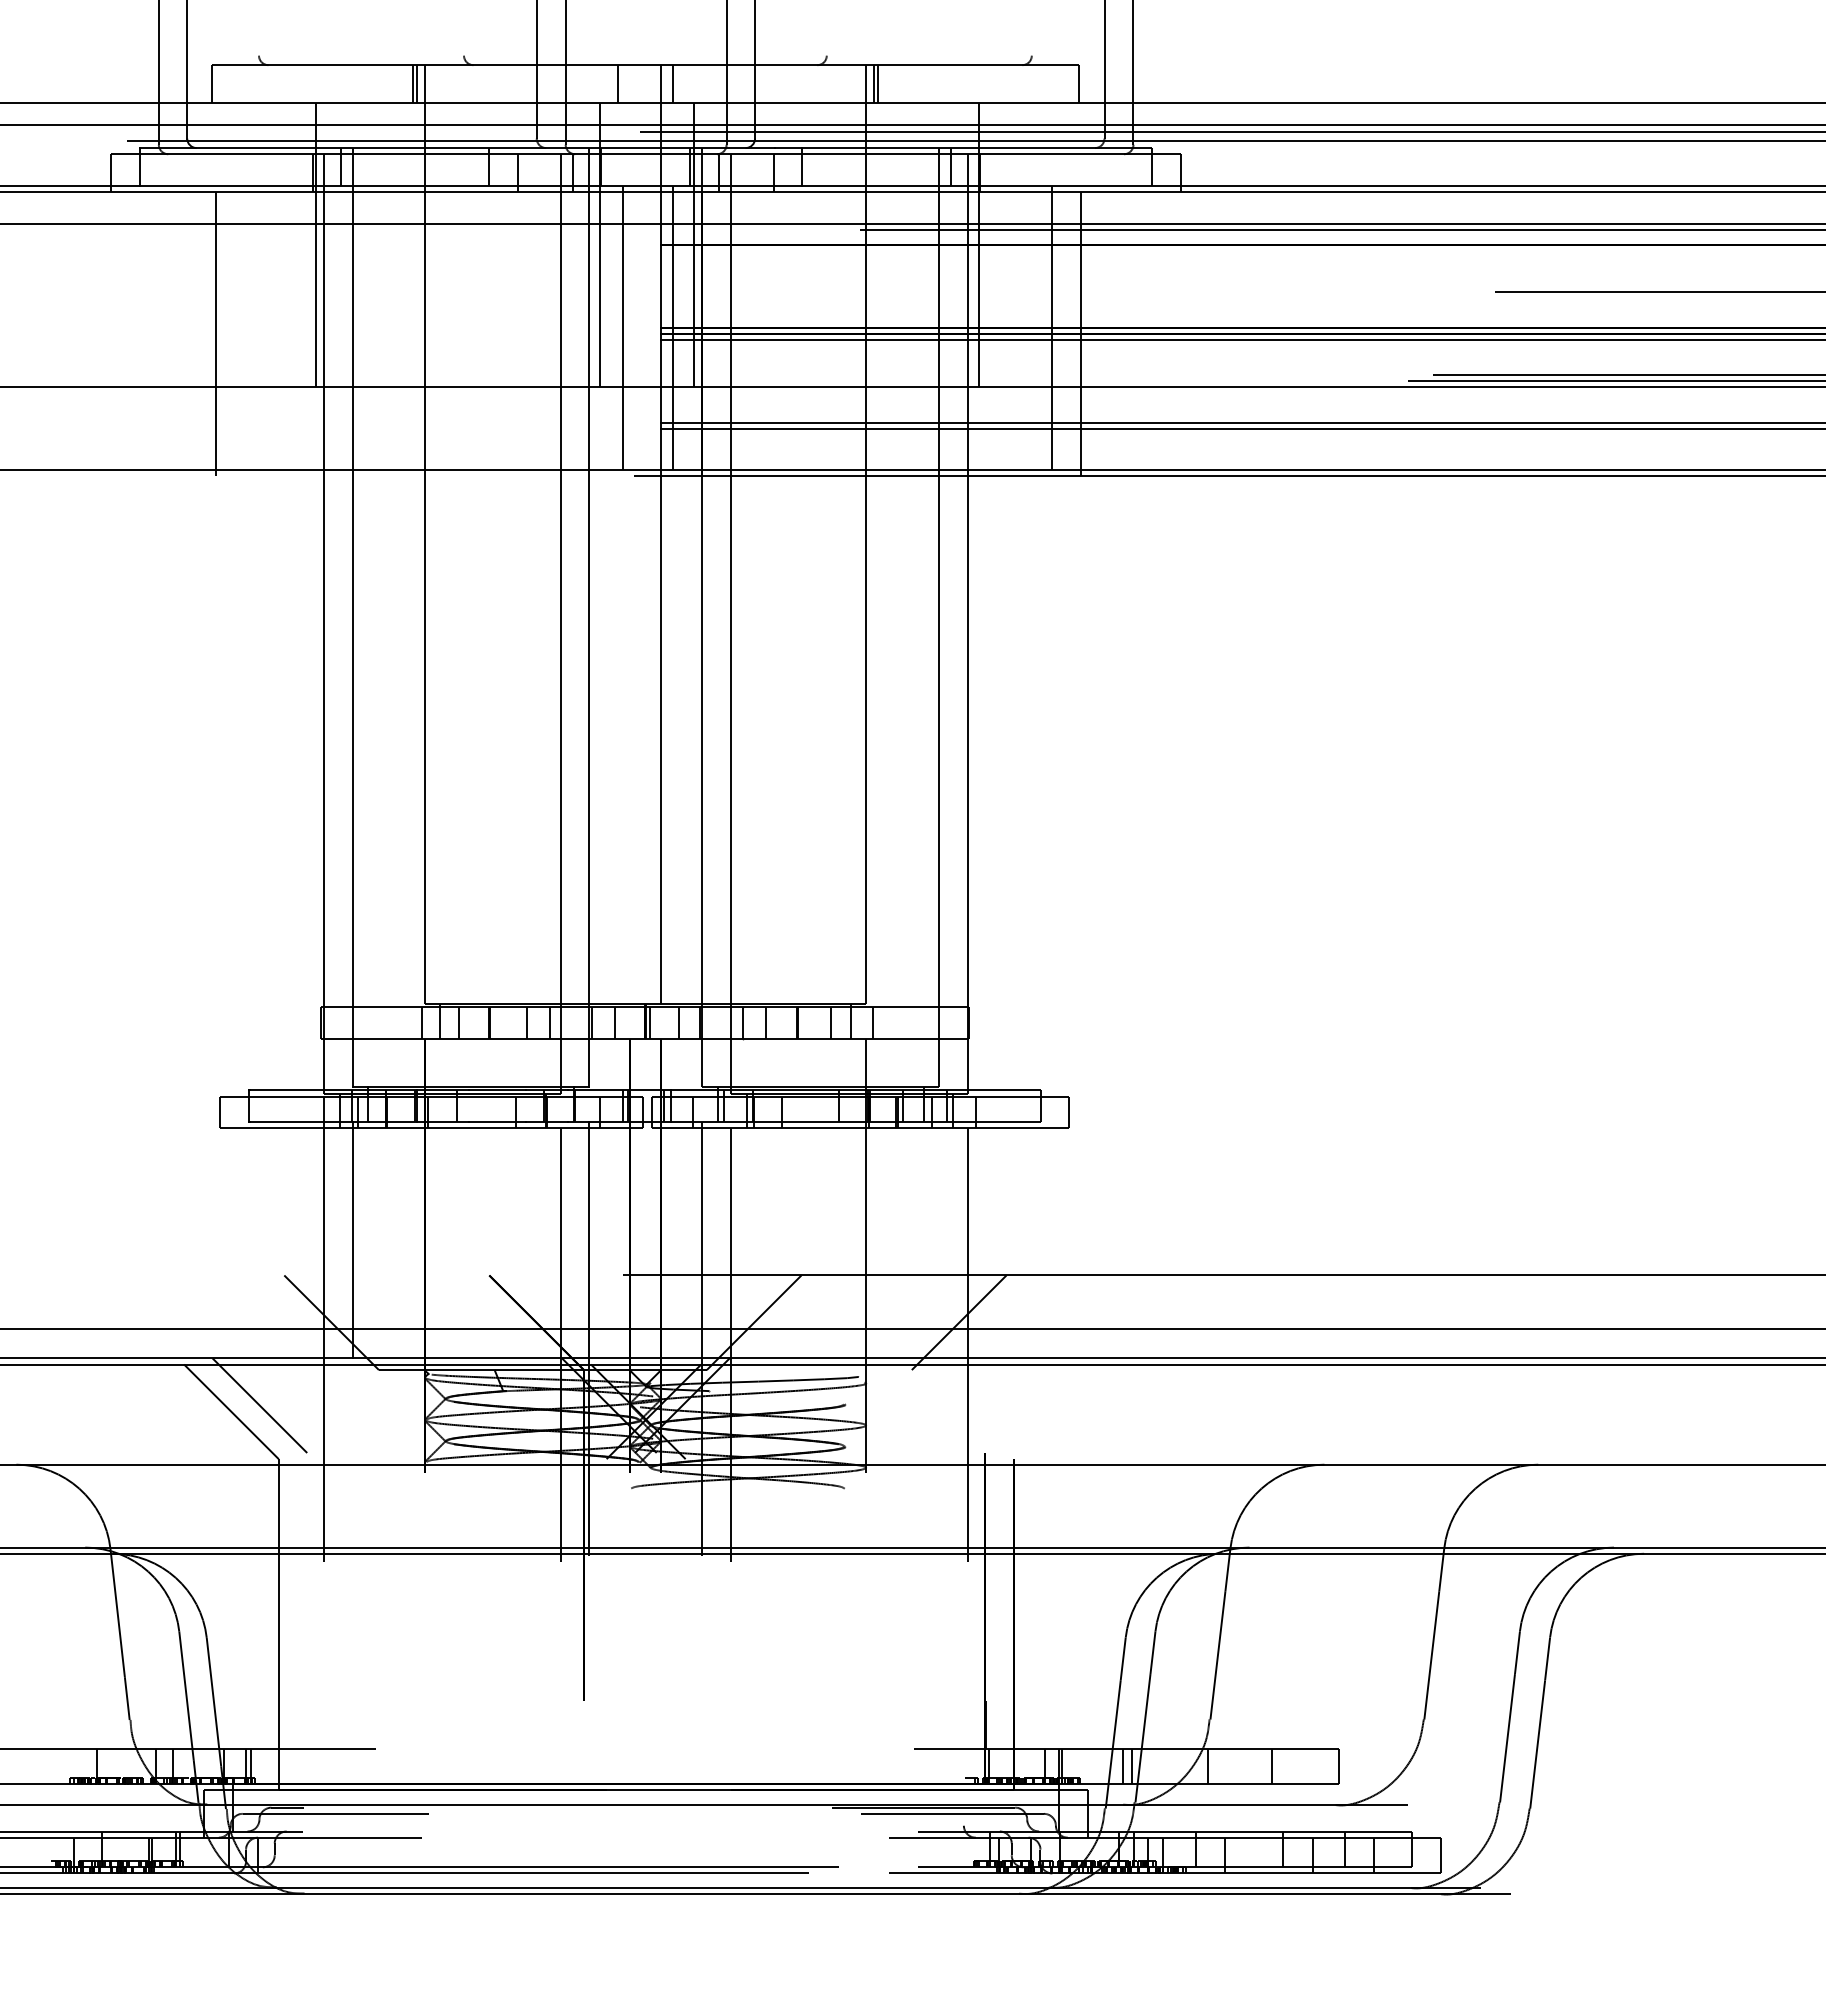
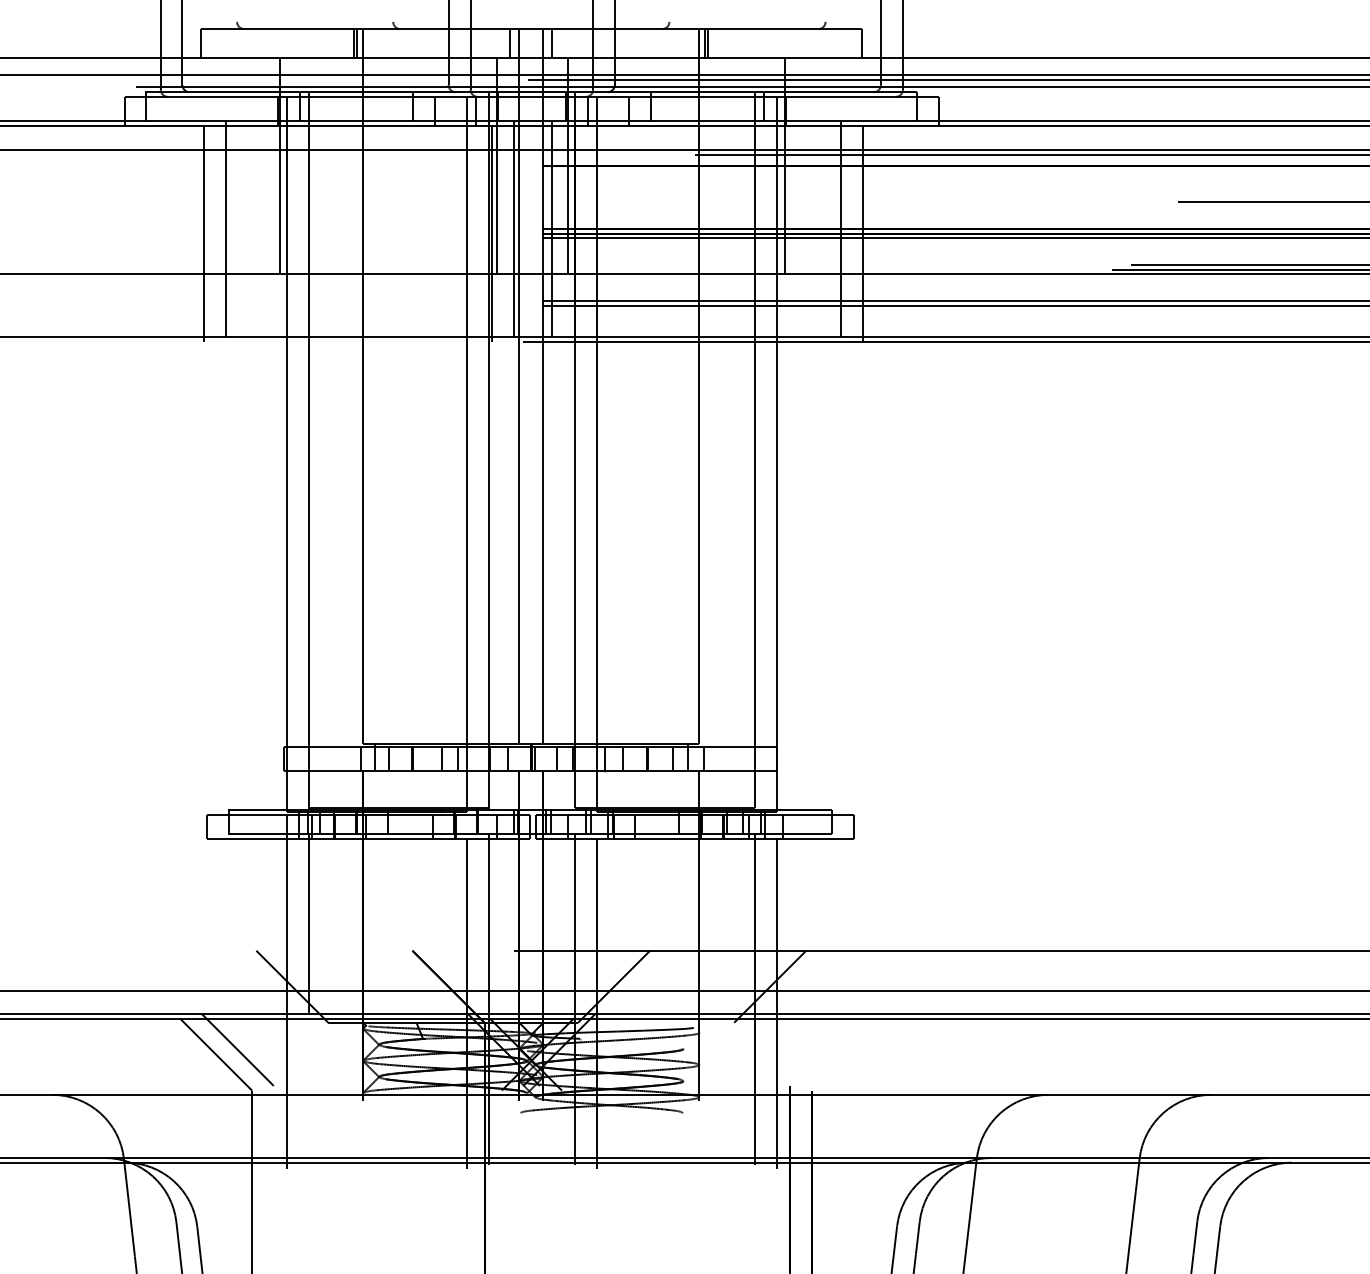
line: (244, 327) -> (226, 228), added
line: (594, 333) -> (492, 233), added
line: (629, 534) -> (519, 386), added
line: (938, 1339) -> (754, 999), added

